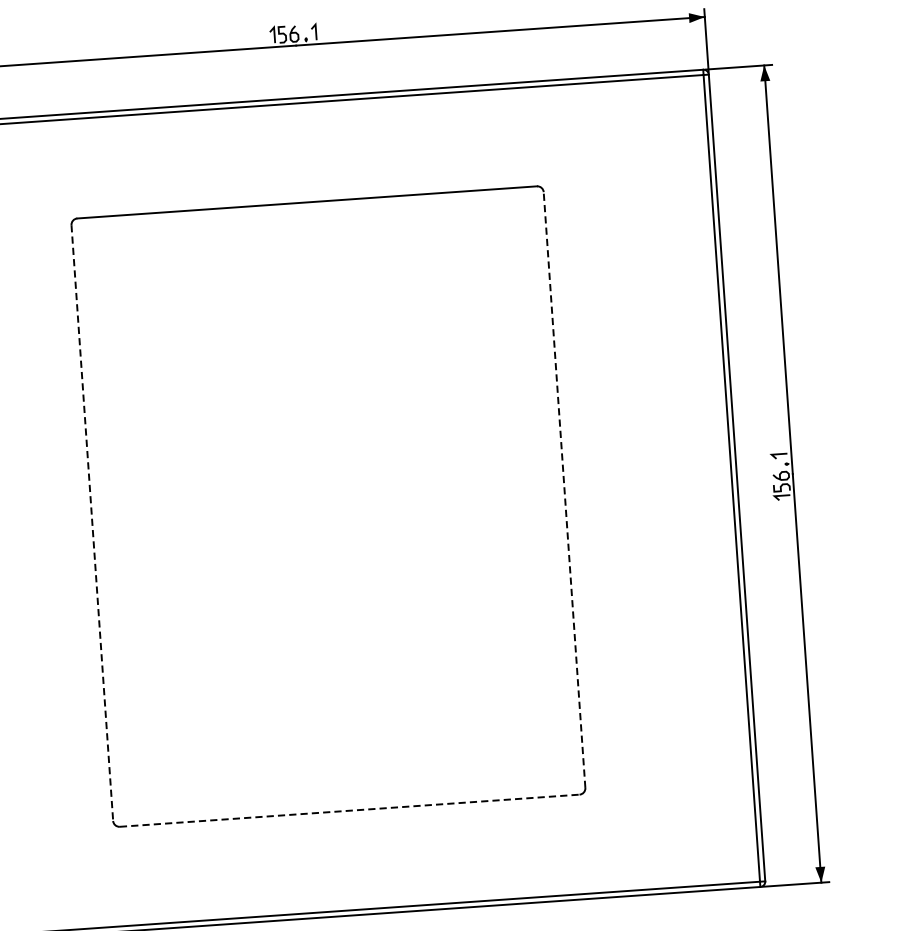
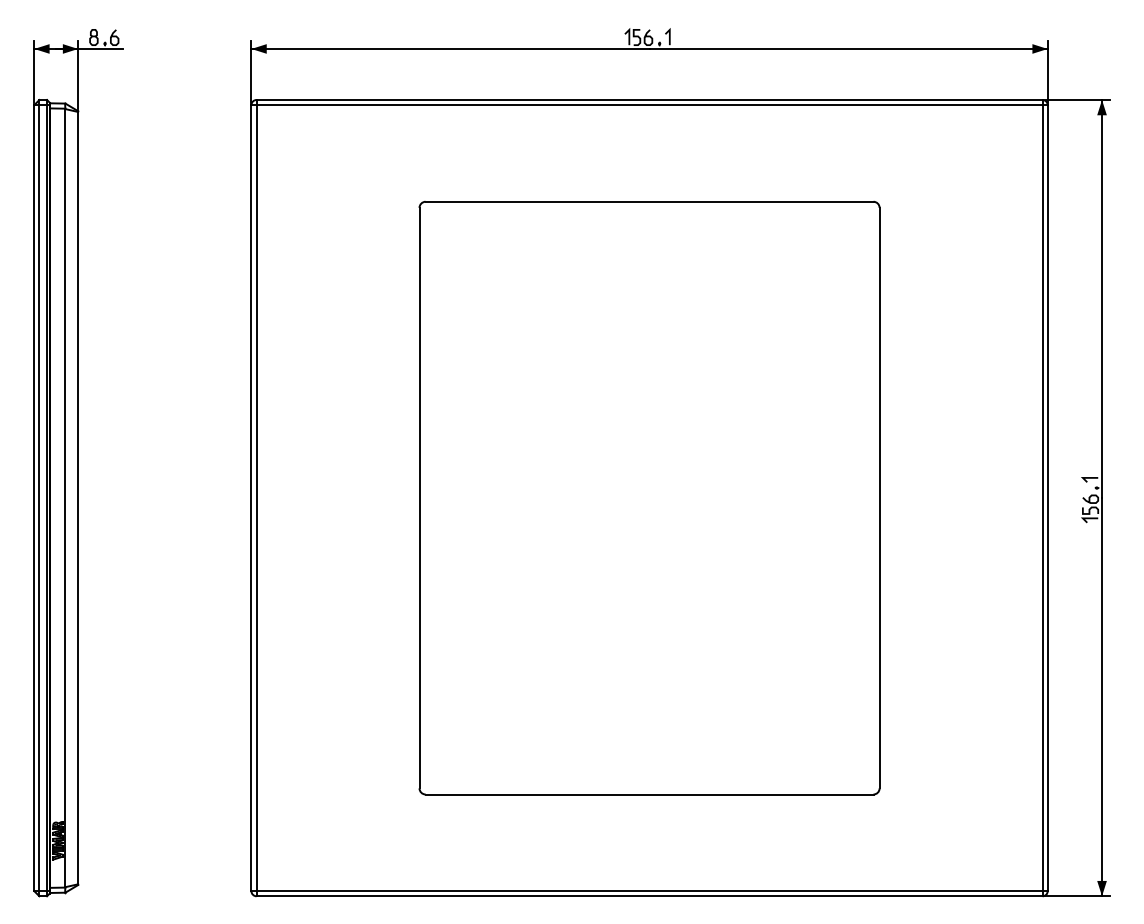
line: (564, 489) -> (879, 497), dashed -> solid
line: (92, 523) -> (419, 498), dashed -> solid
line: (349, 810) -> (649, 794), dashed -> solid

